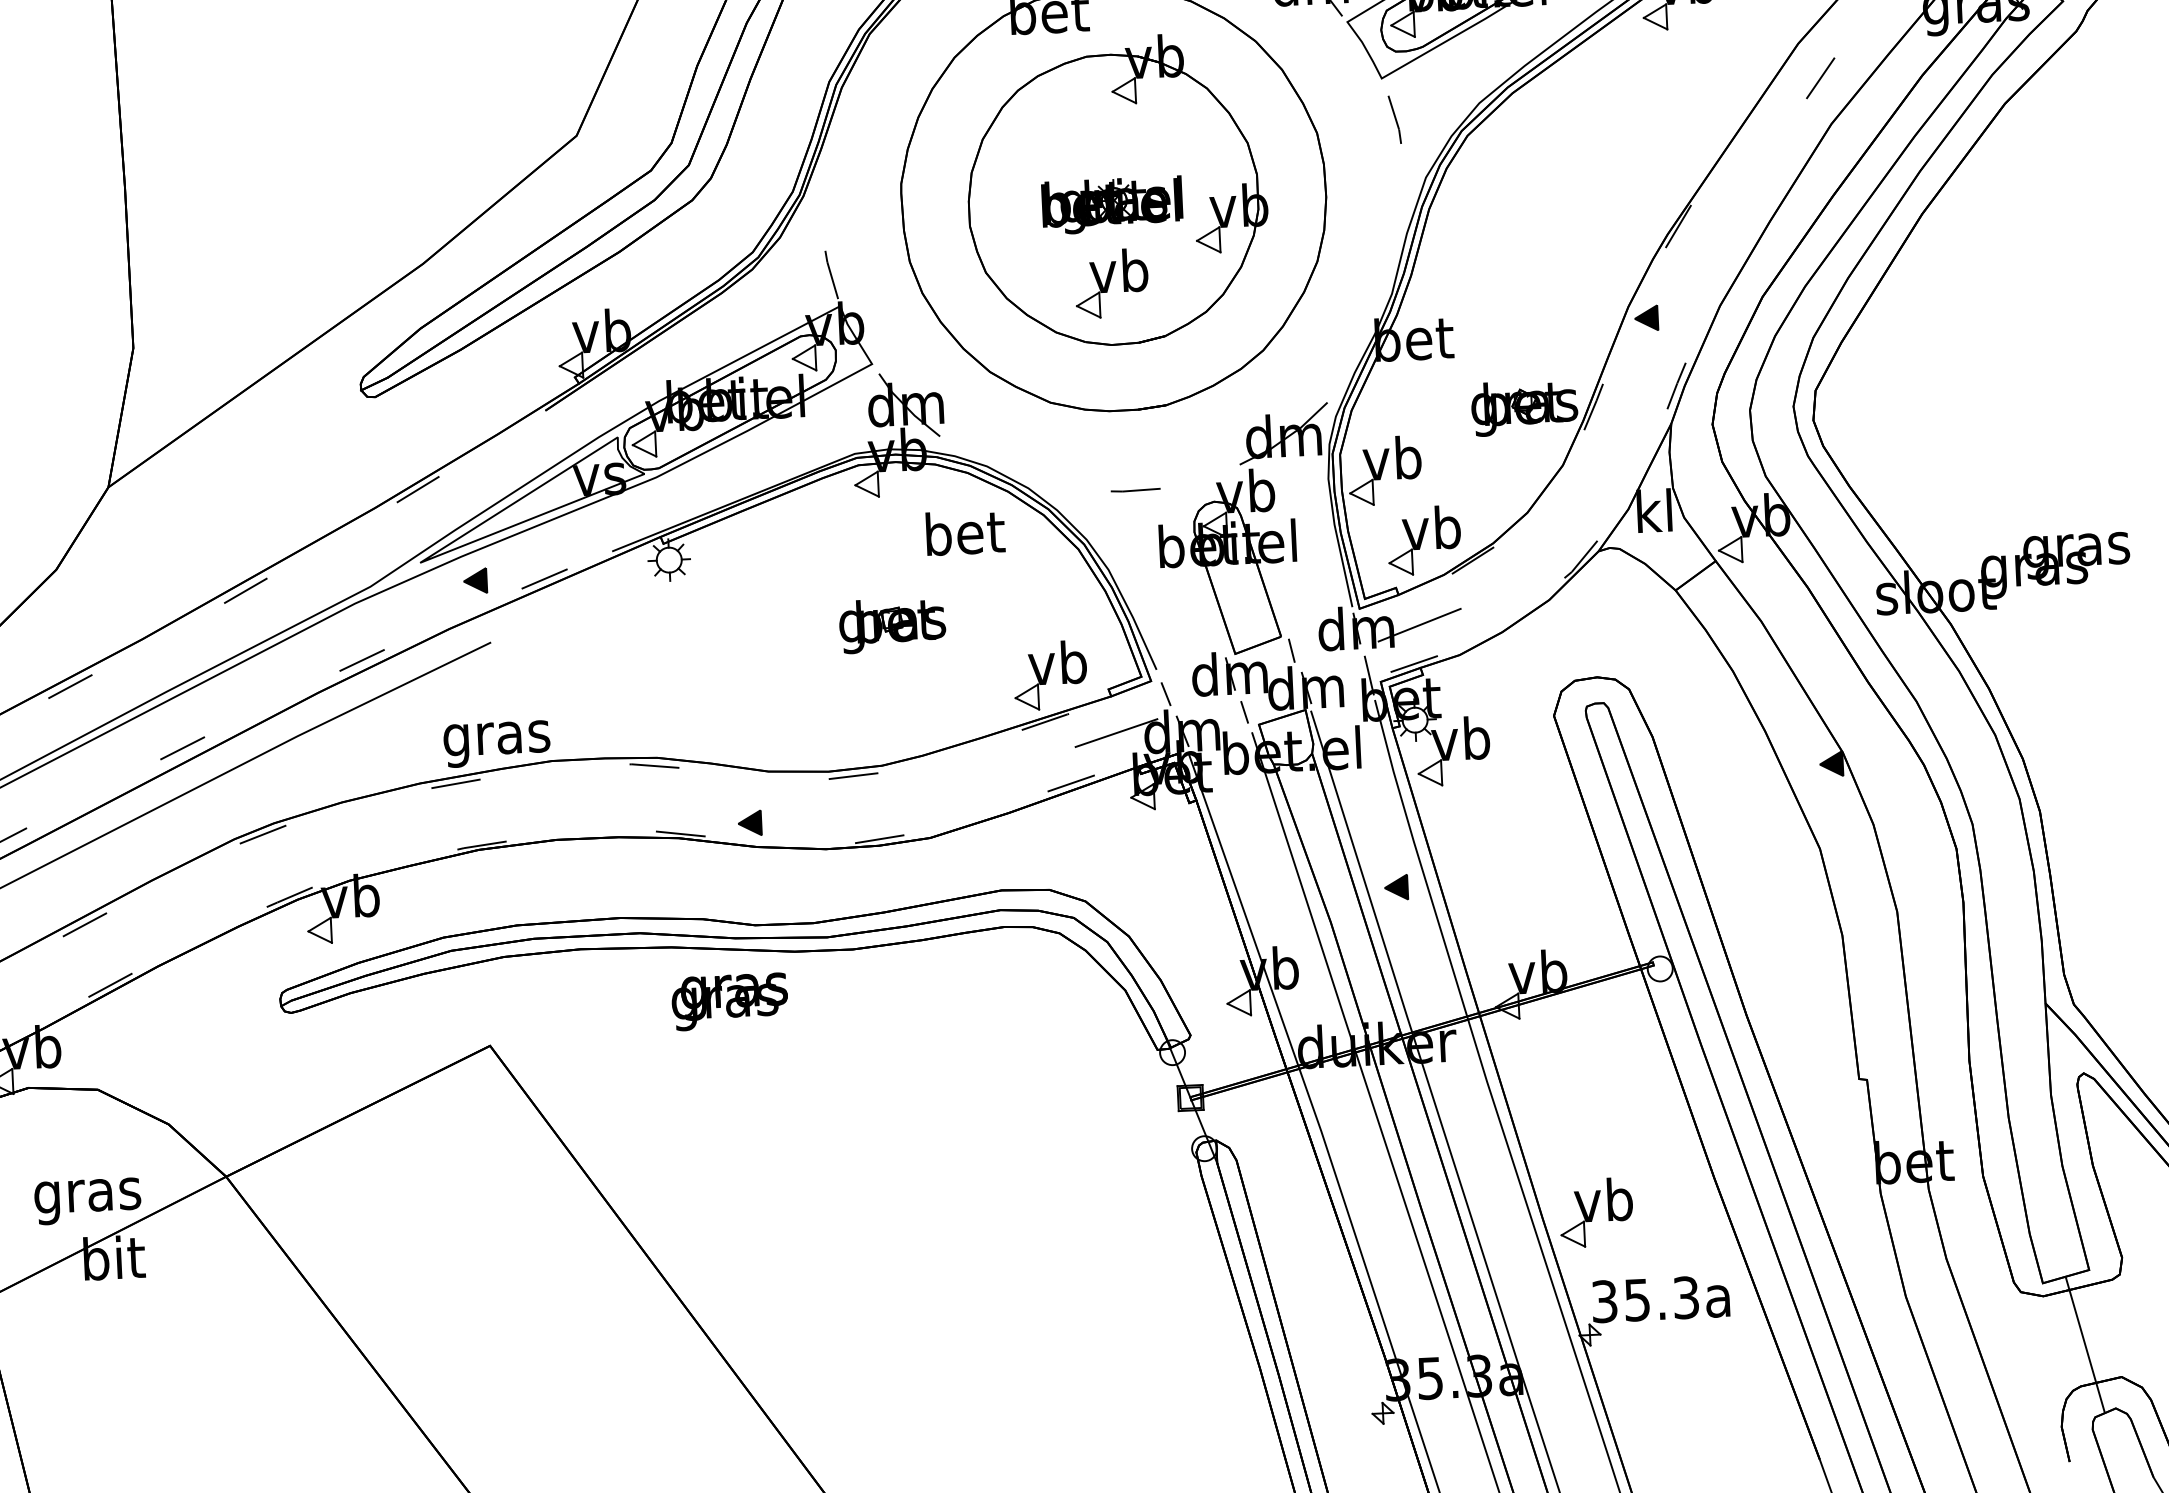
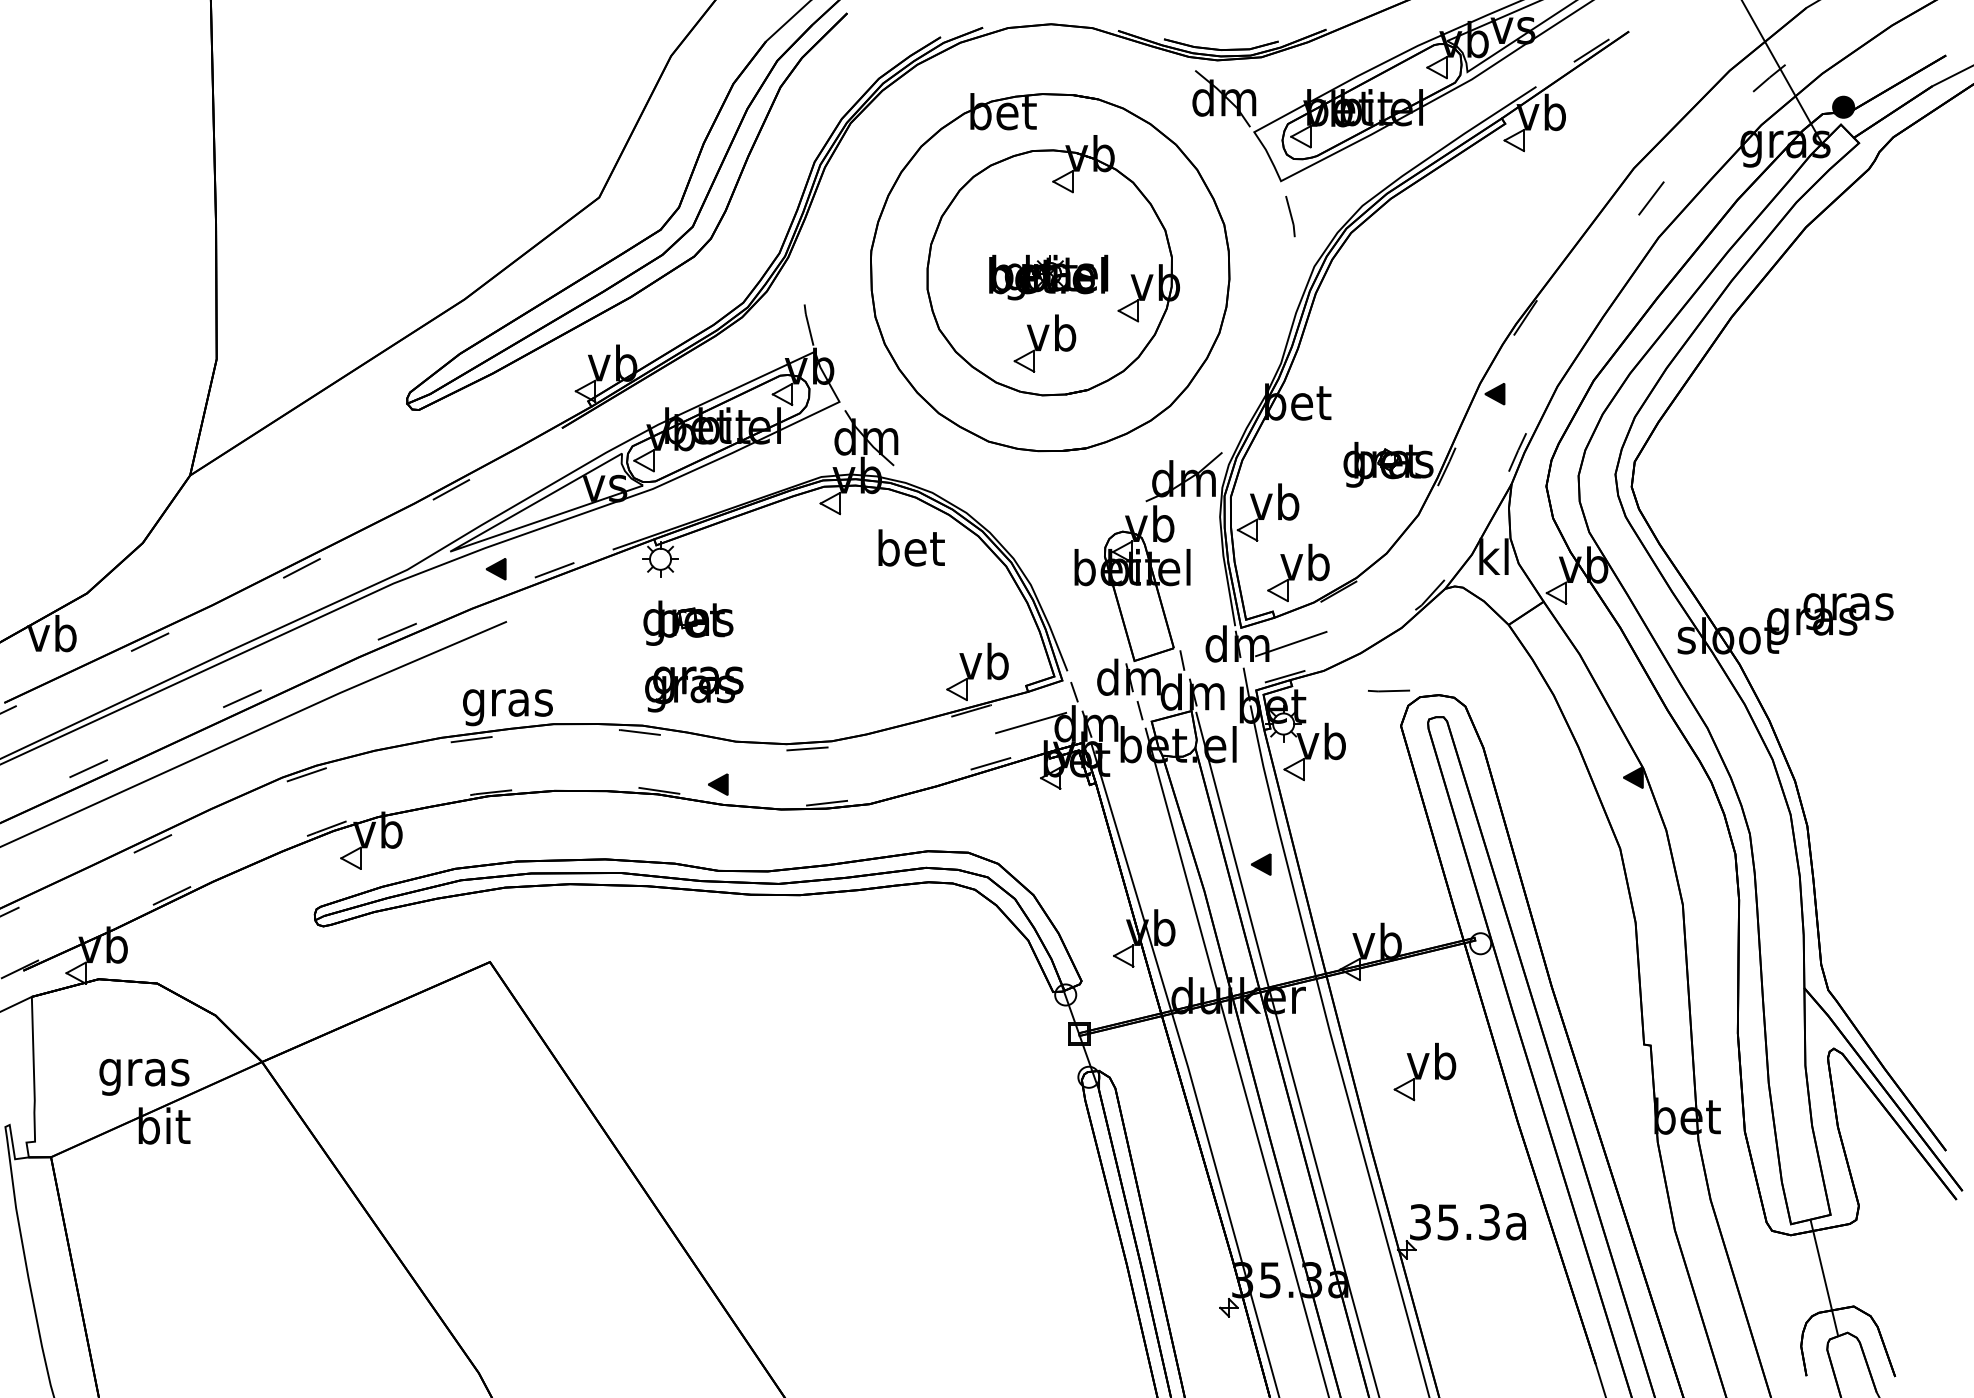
line: (1135, 489) -> (1388, 690), moved
part: (892, 624) -> (688, 622), moved
text: (730, 1001) -> (694, 689), moved
part: (1595, 1212) -> (1424, 1071), moved

